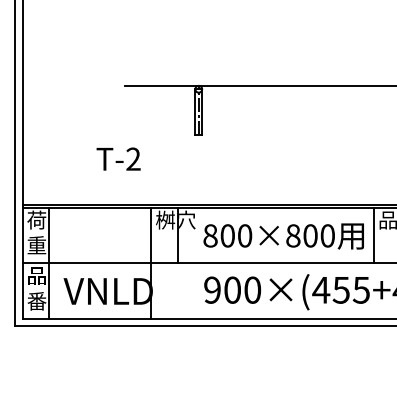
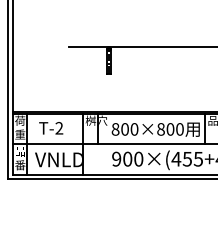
text: (119, 159) -> (51, 128), moved

